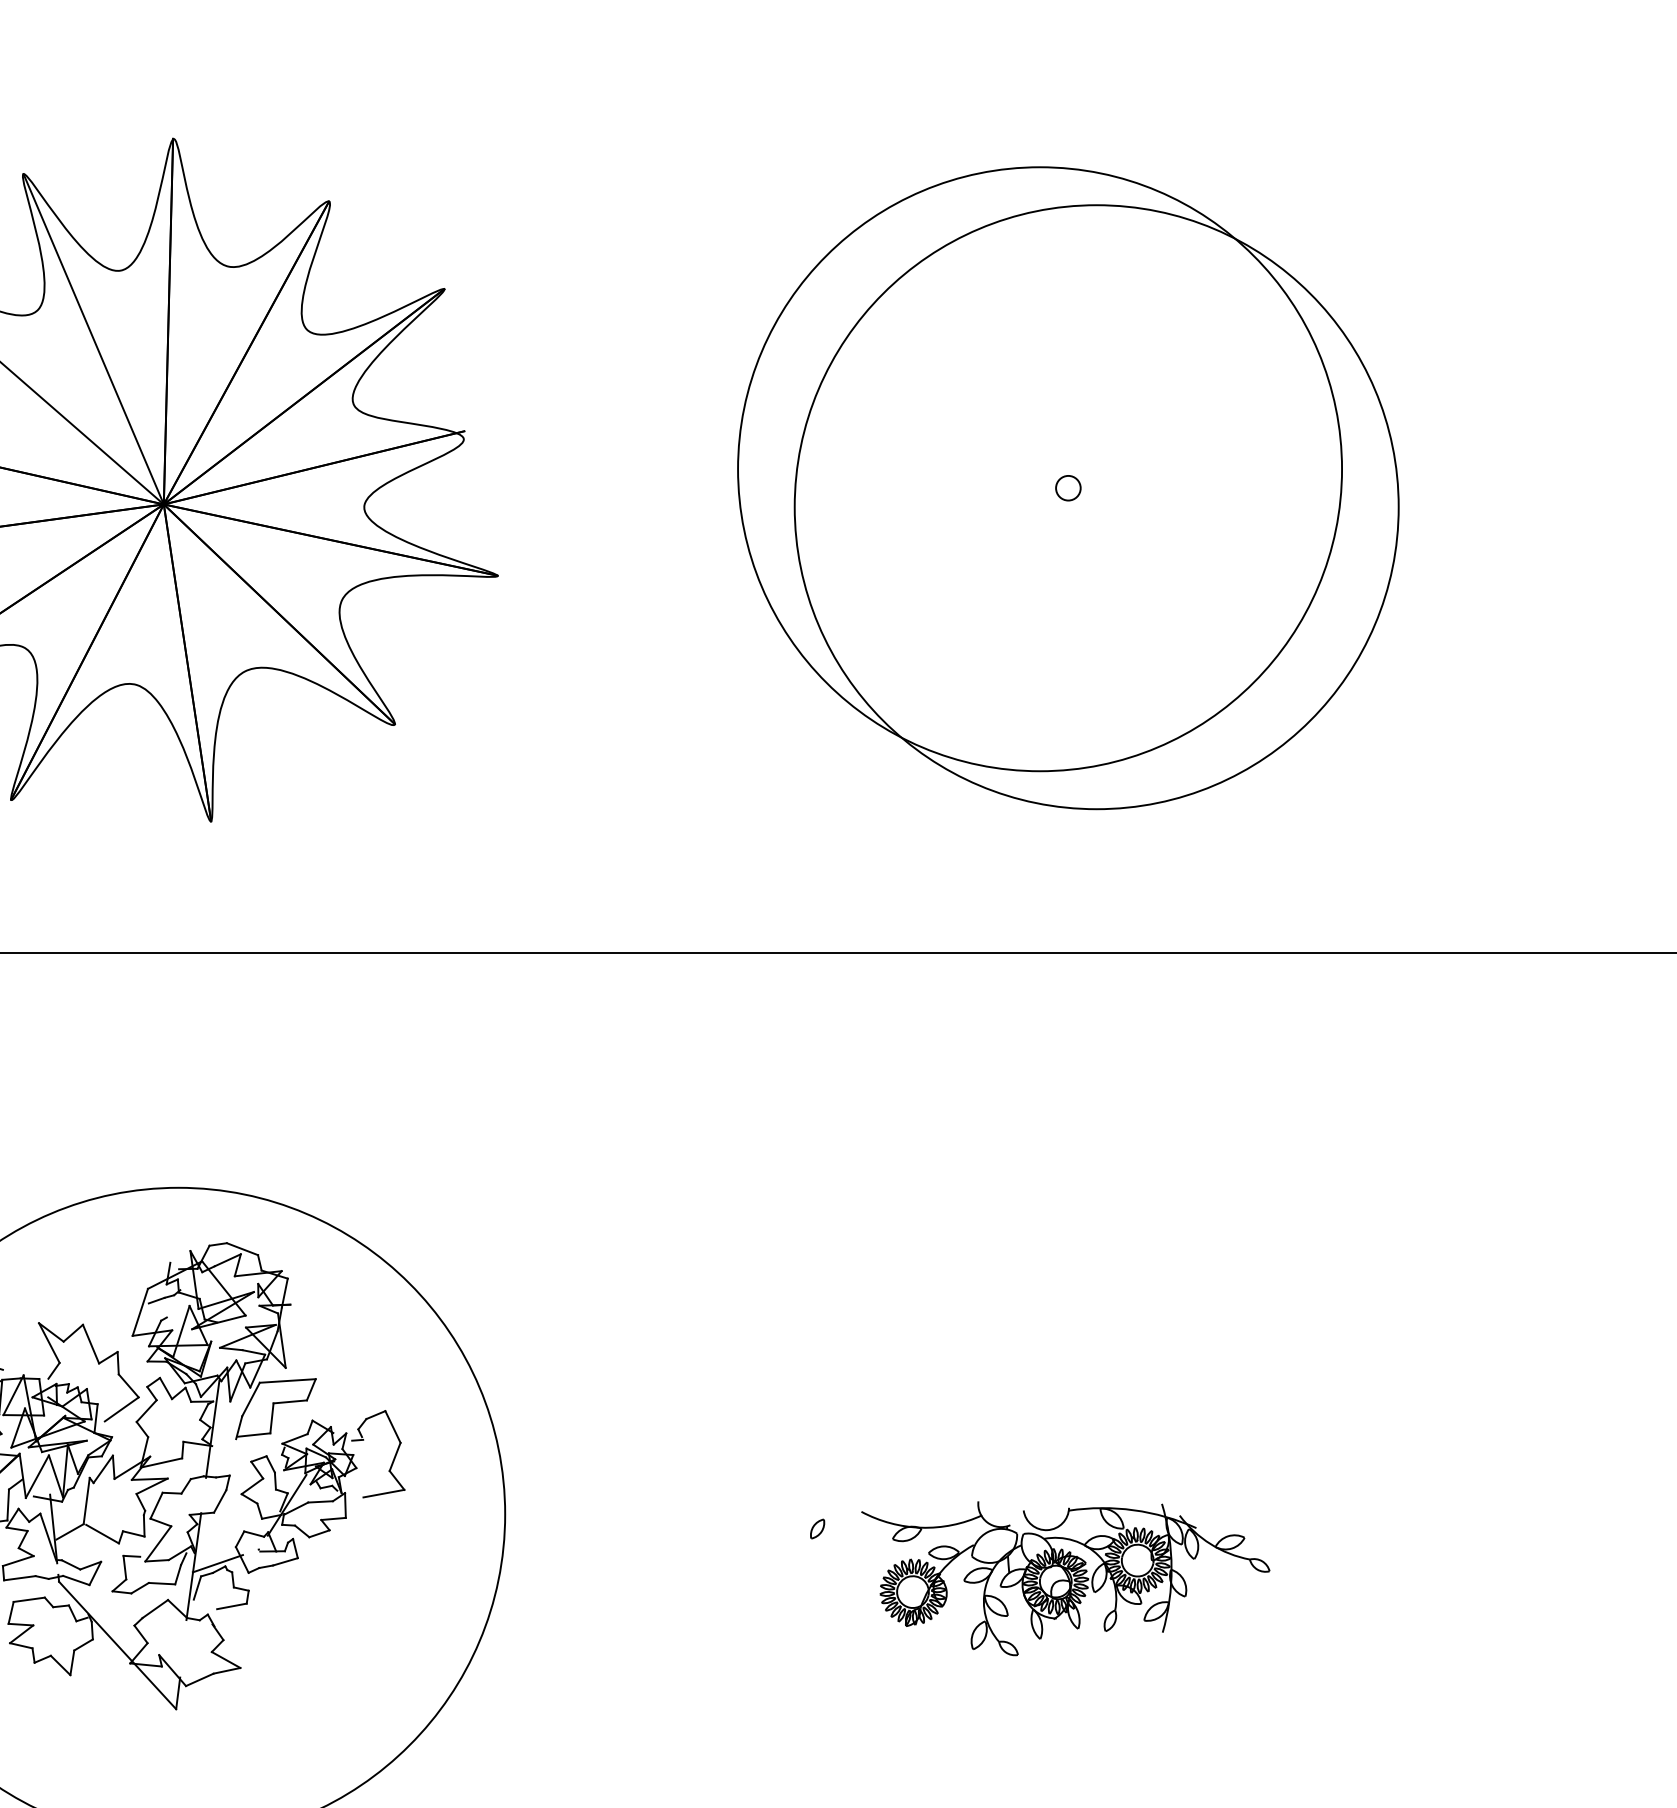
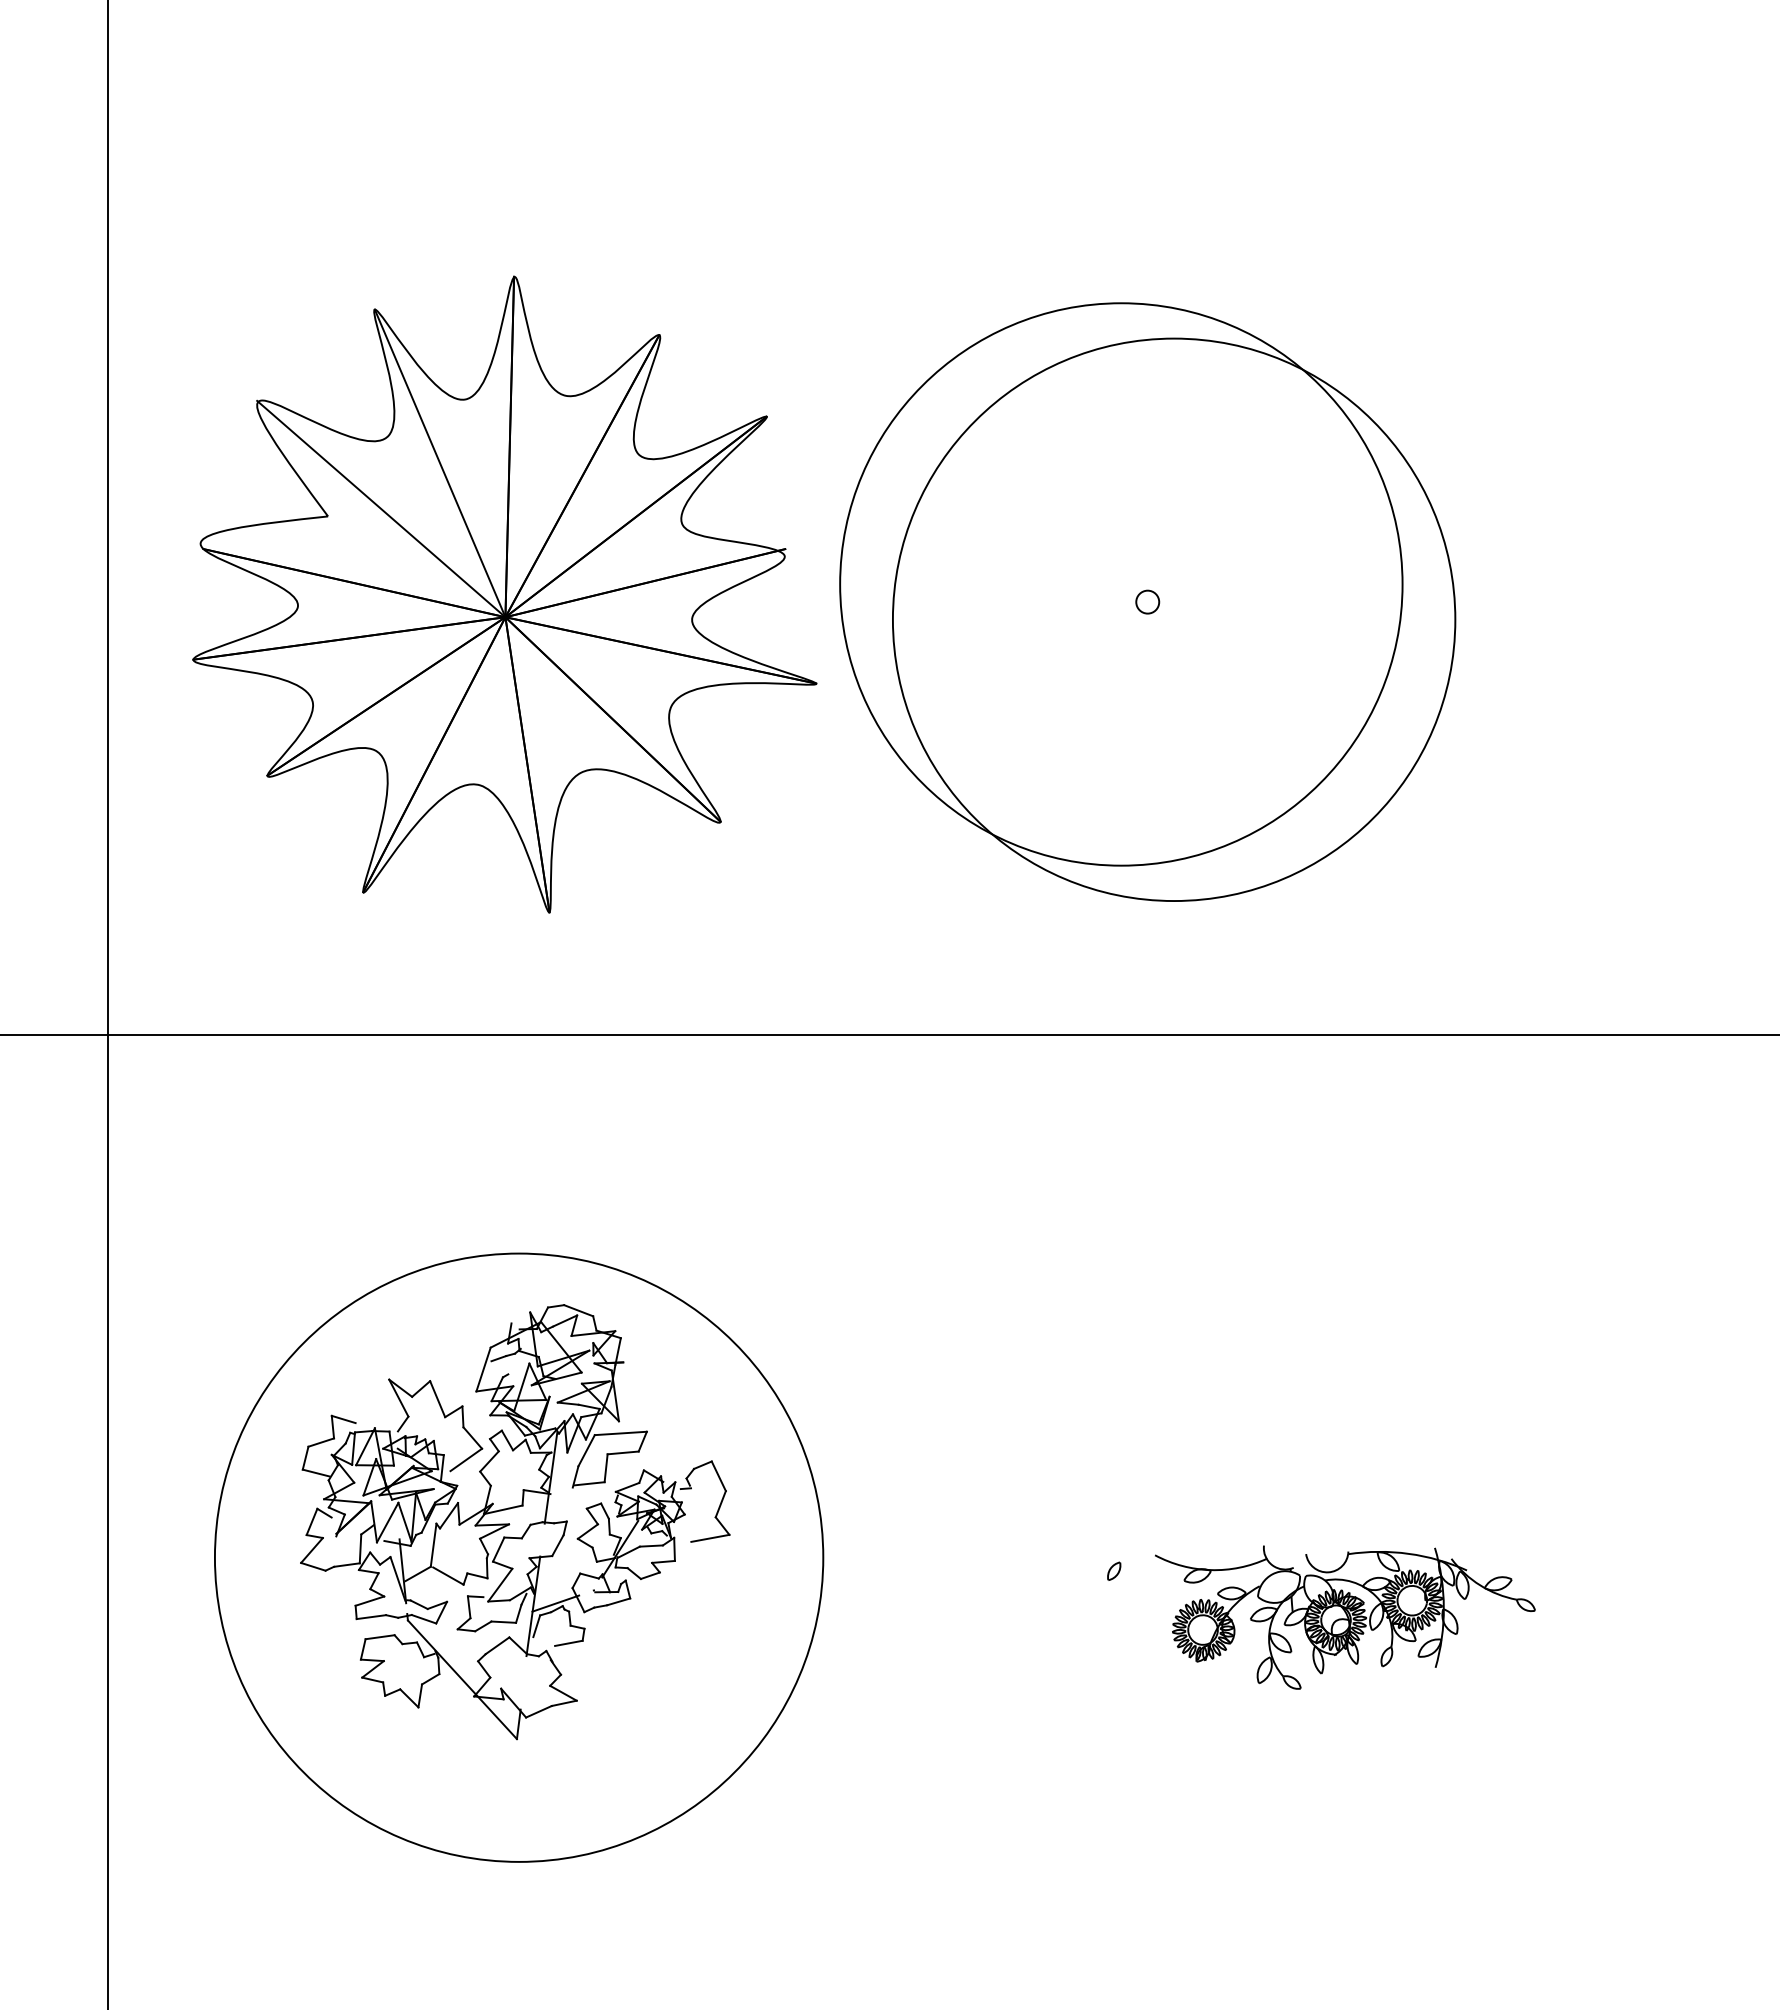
part: (1068, 487) -> (1147, 601), moved

